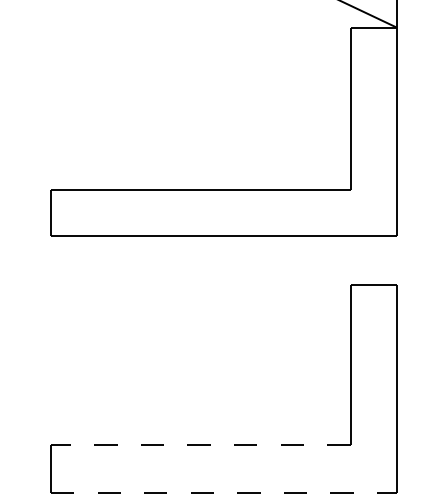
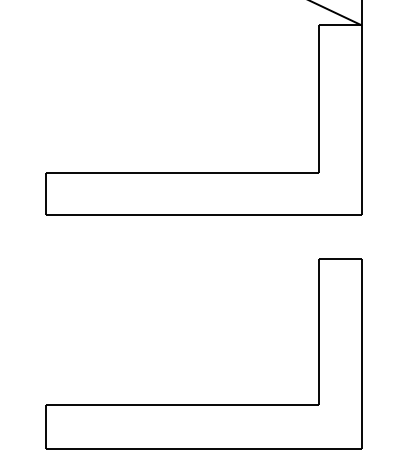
line: (200, 444) -> (182, 404), dashed -> solid
line: (224, 493) -> (204, 449), dashed -> solid

